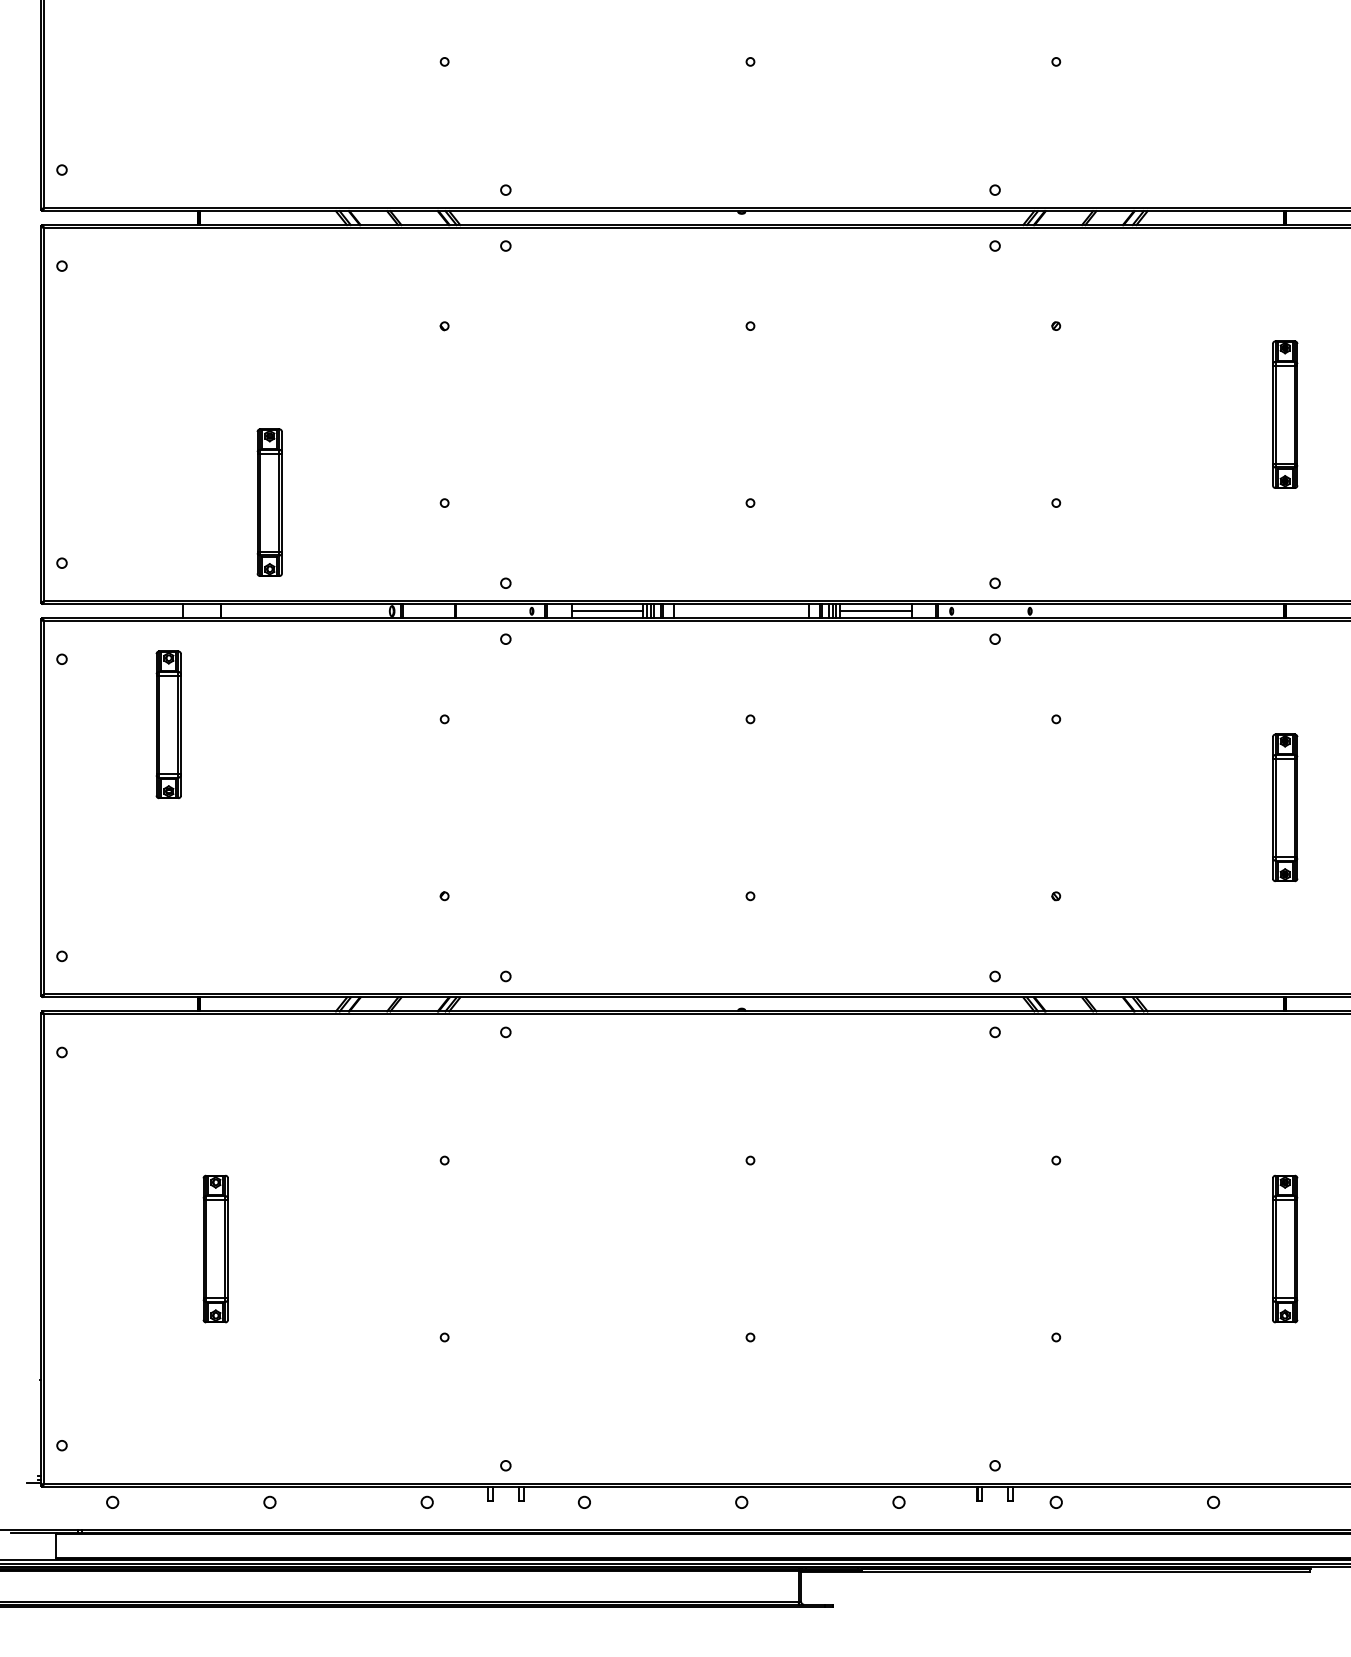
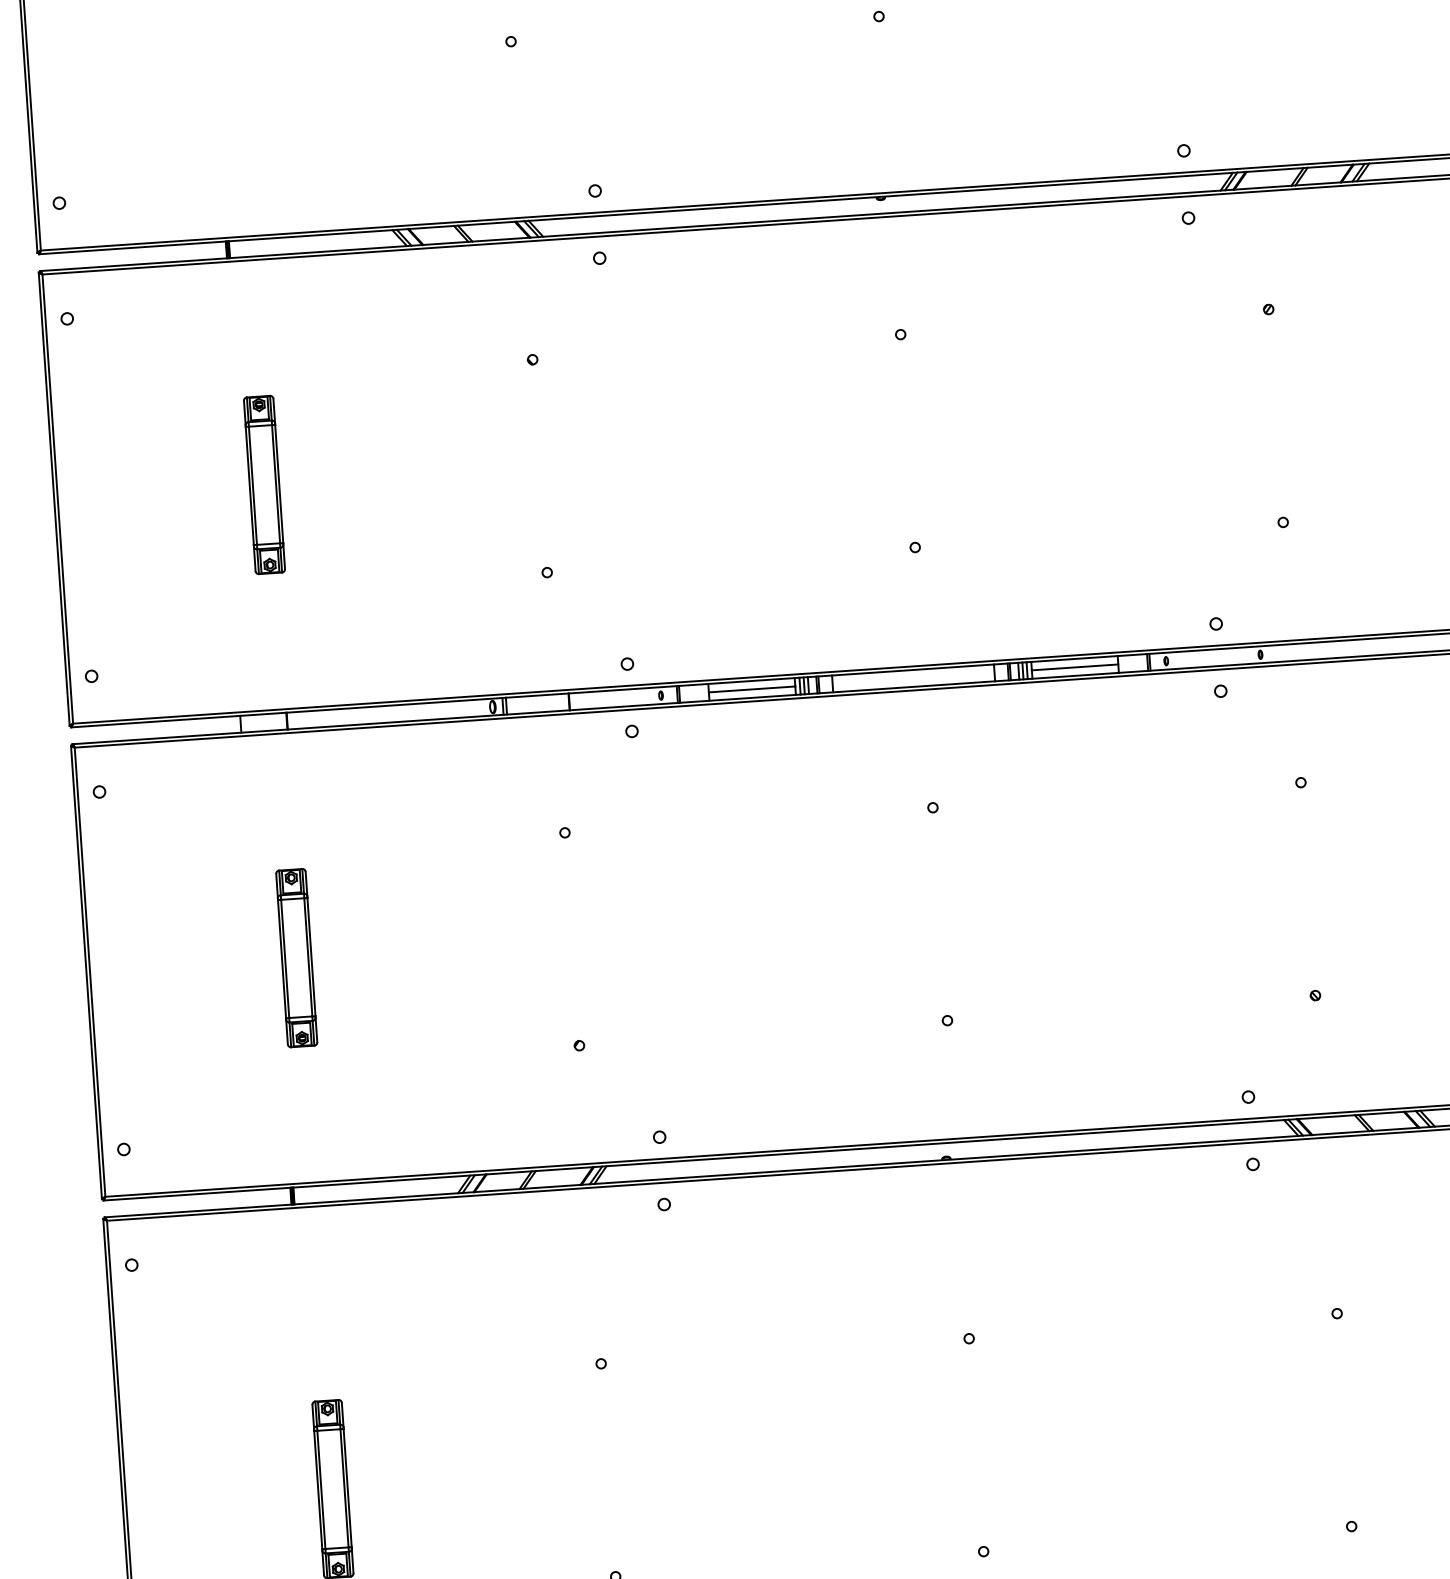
part: (269, 502) -> (264, 484), moved
part: (168, 724) -> (296, 957), moved

